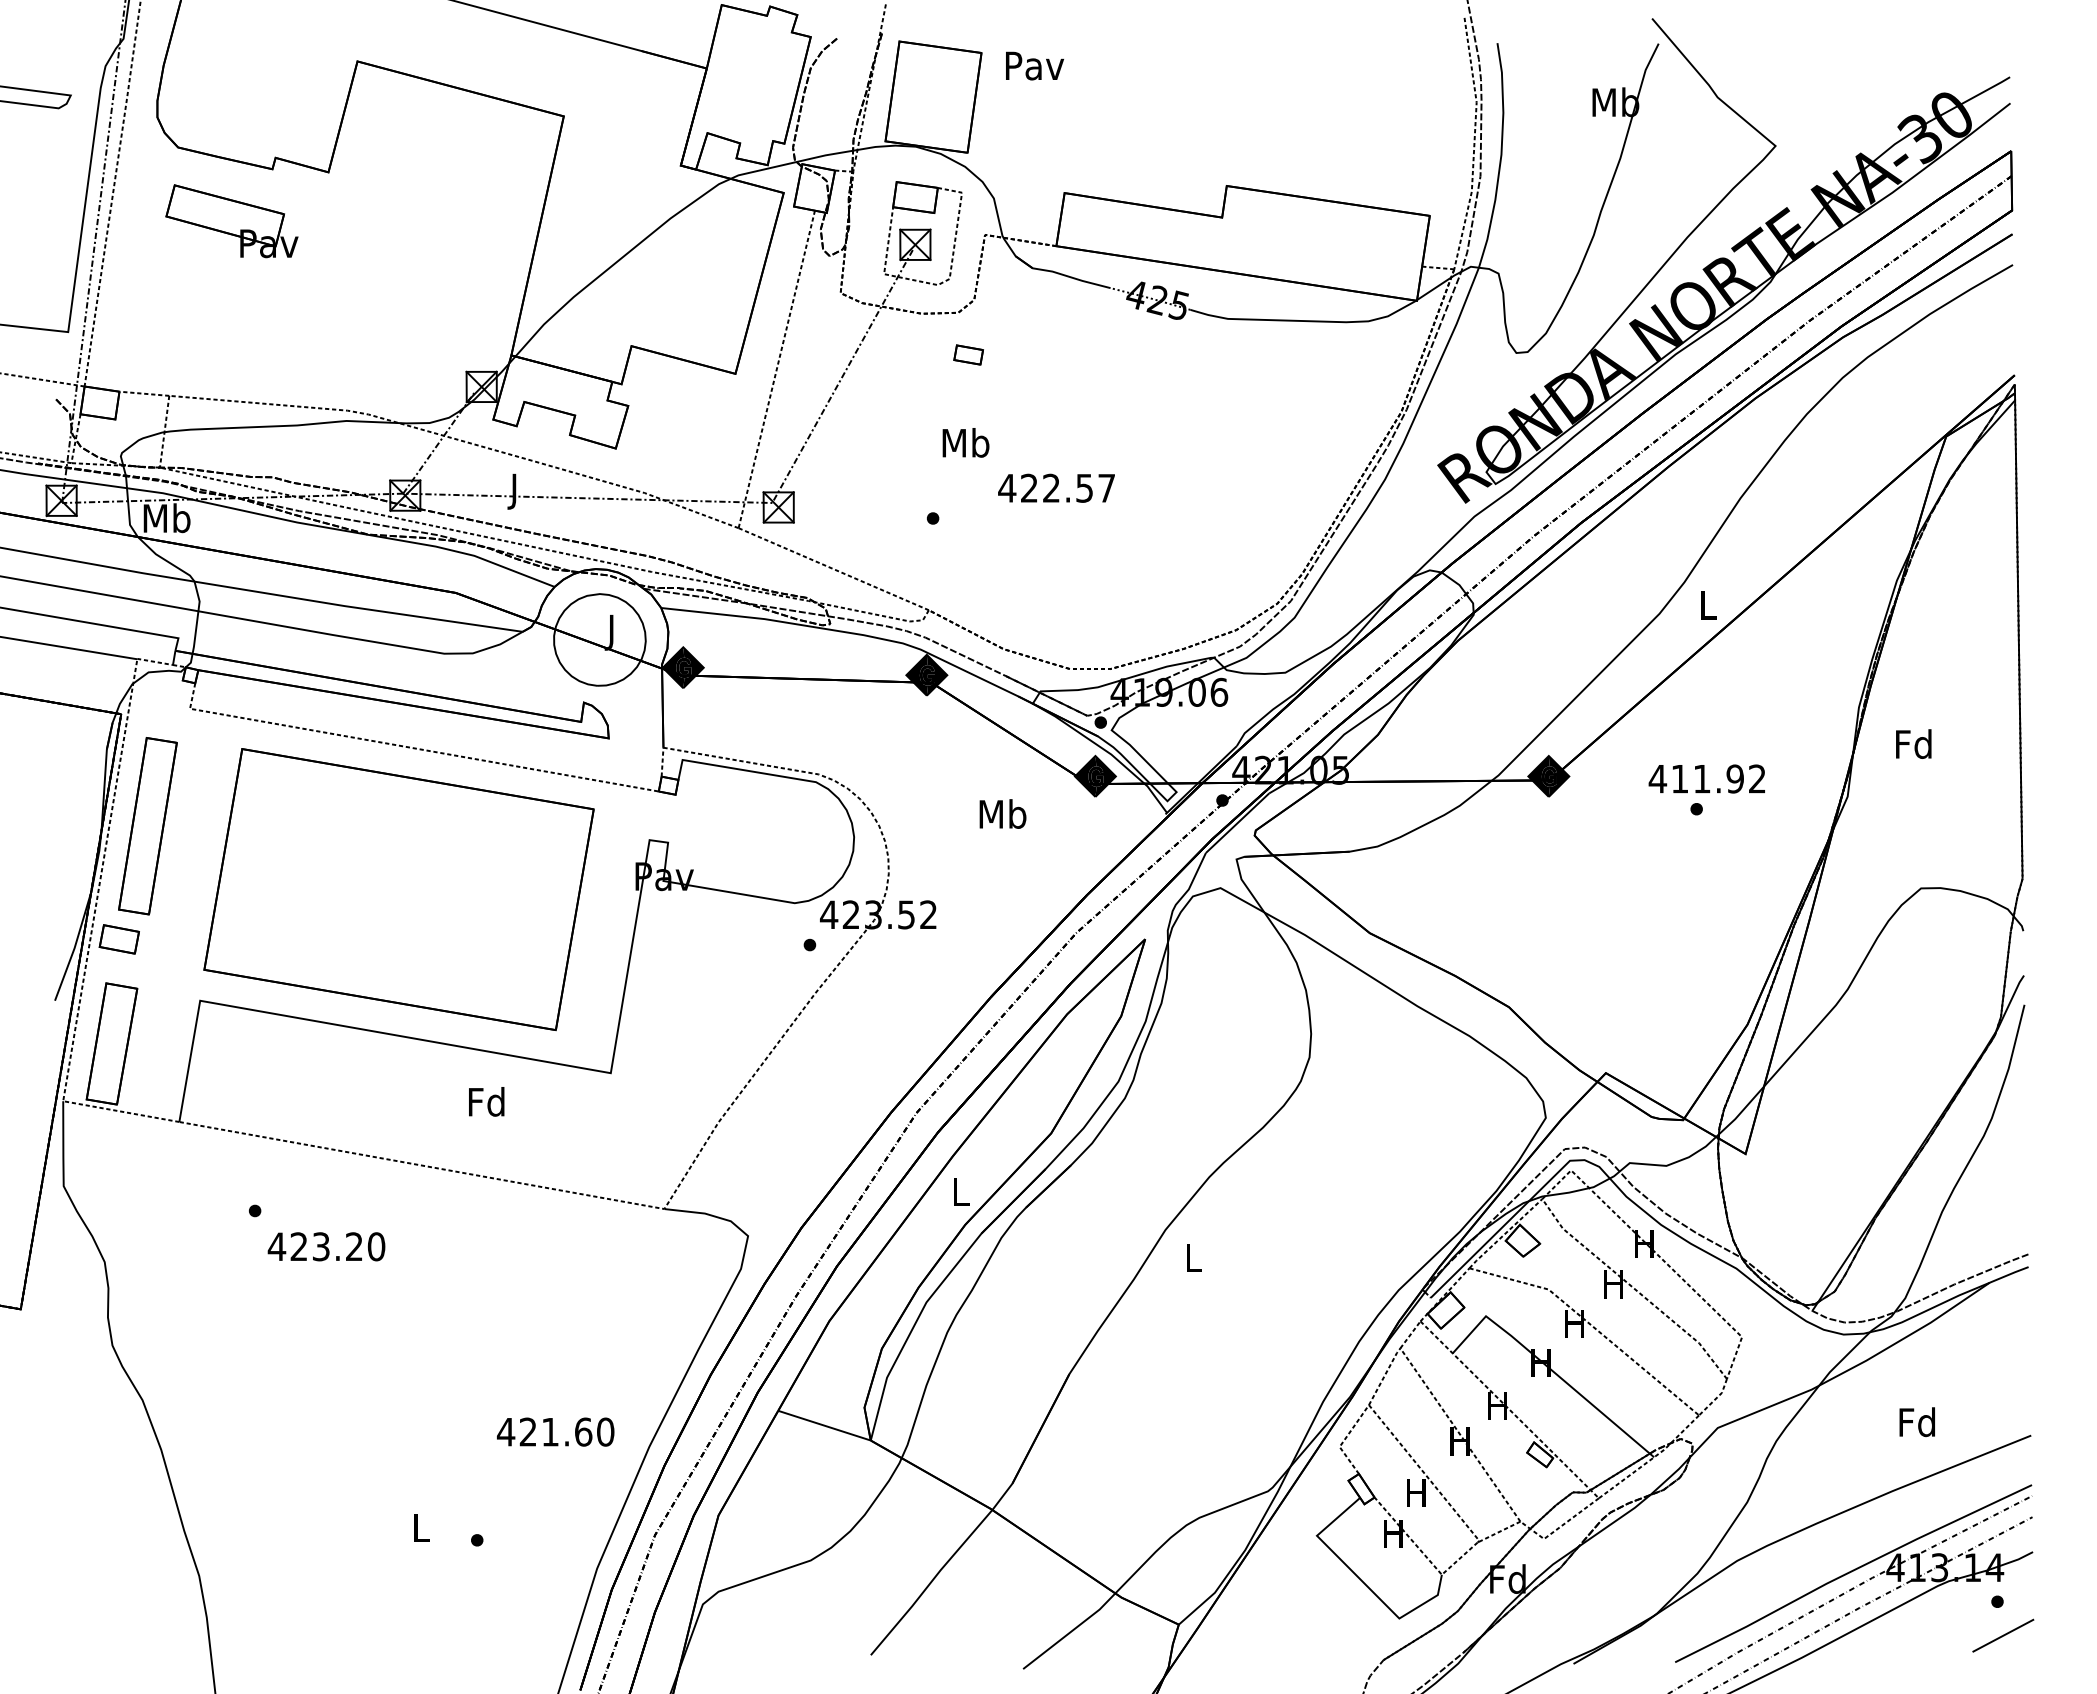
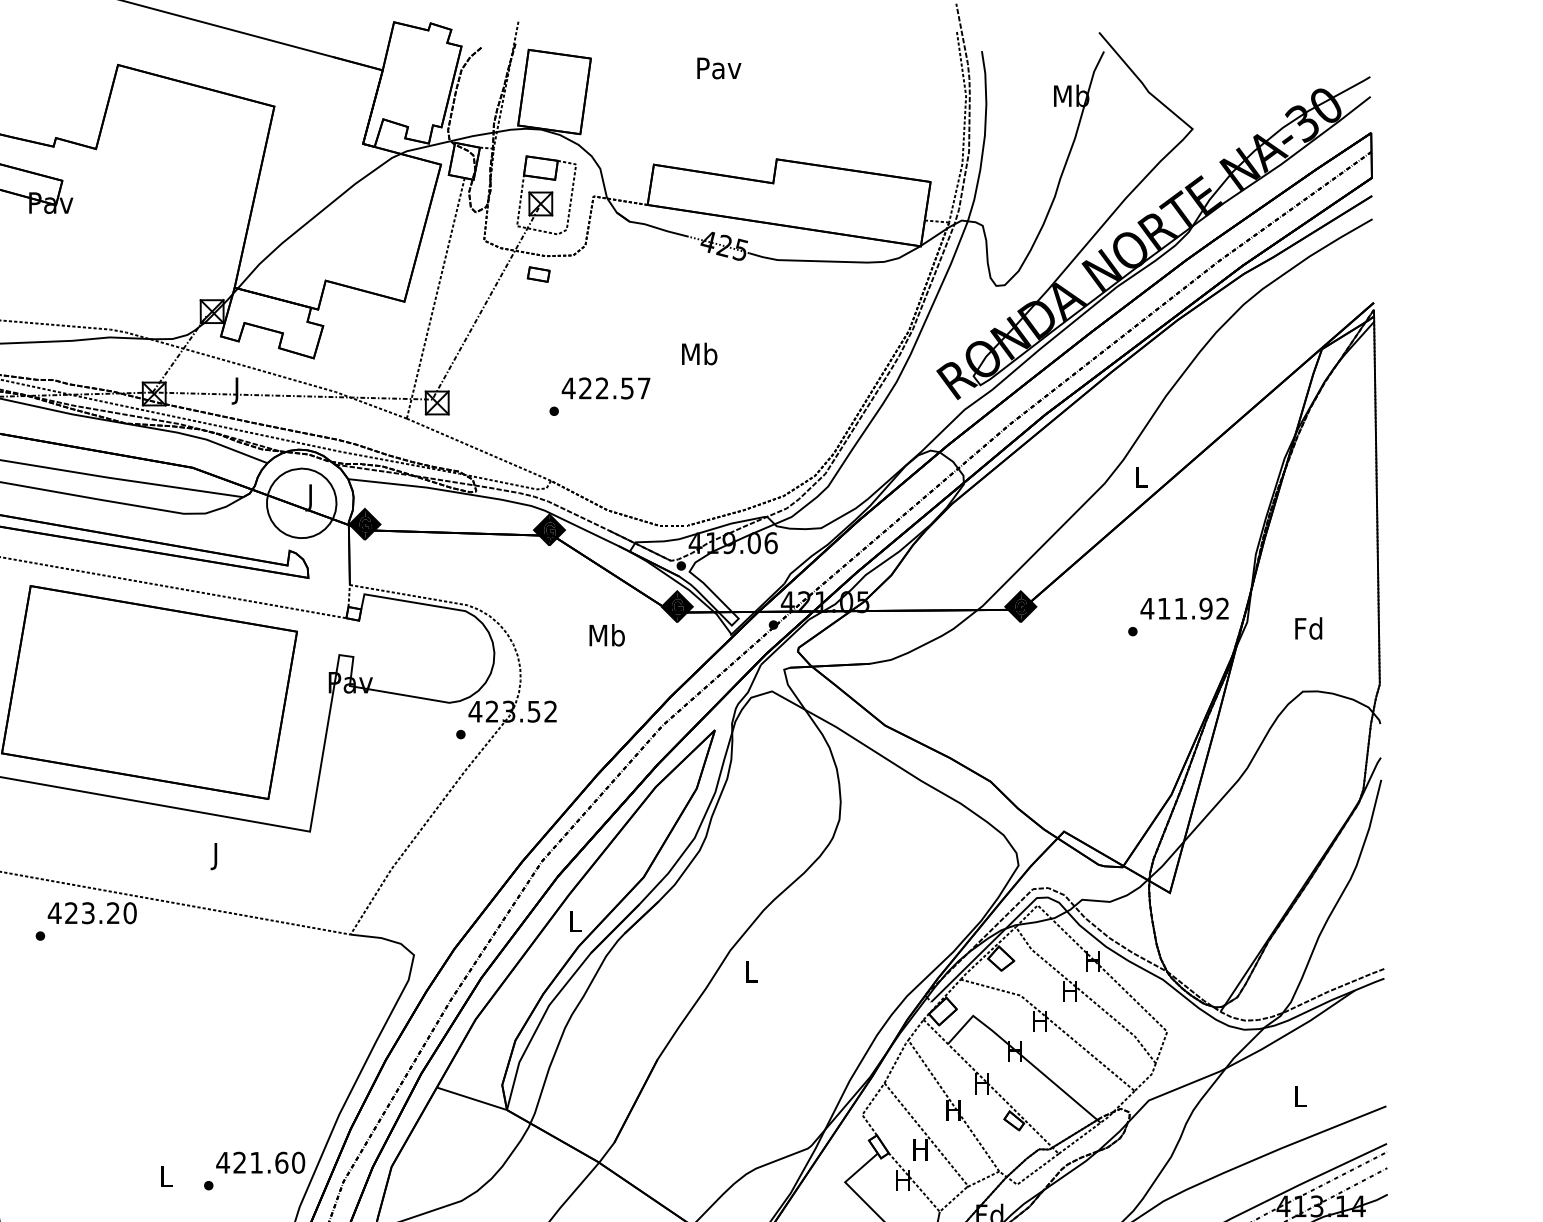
text: (1034, 65) -> (718, 68), moved
part: (968, 354) -> (538, 274), moved
text: (965, 442) -> (699, 353), moved
text: (1056, 487) -> (606, 387), moved
text: (1913, 743) -> (1308, 628), moved
text: (1706, 778) -> (1184, 608), moved
text: (486, 1105) -> (215, 856), Fd -> J
text: (326, 1246) -> (92, 912), moved
text: (1916, 1422) -> (1299, 1096), Fd -> L
text: (555, 1431) -> (260, 1162), moved

